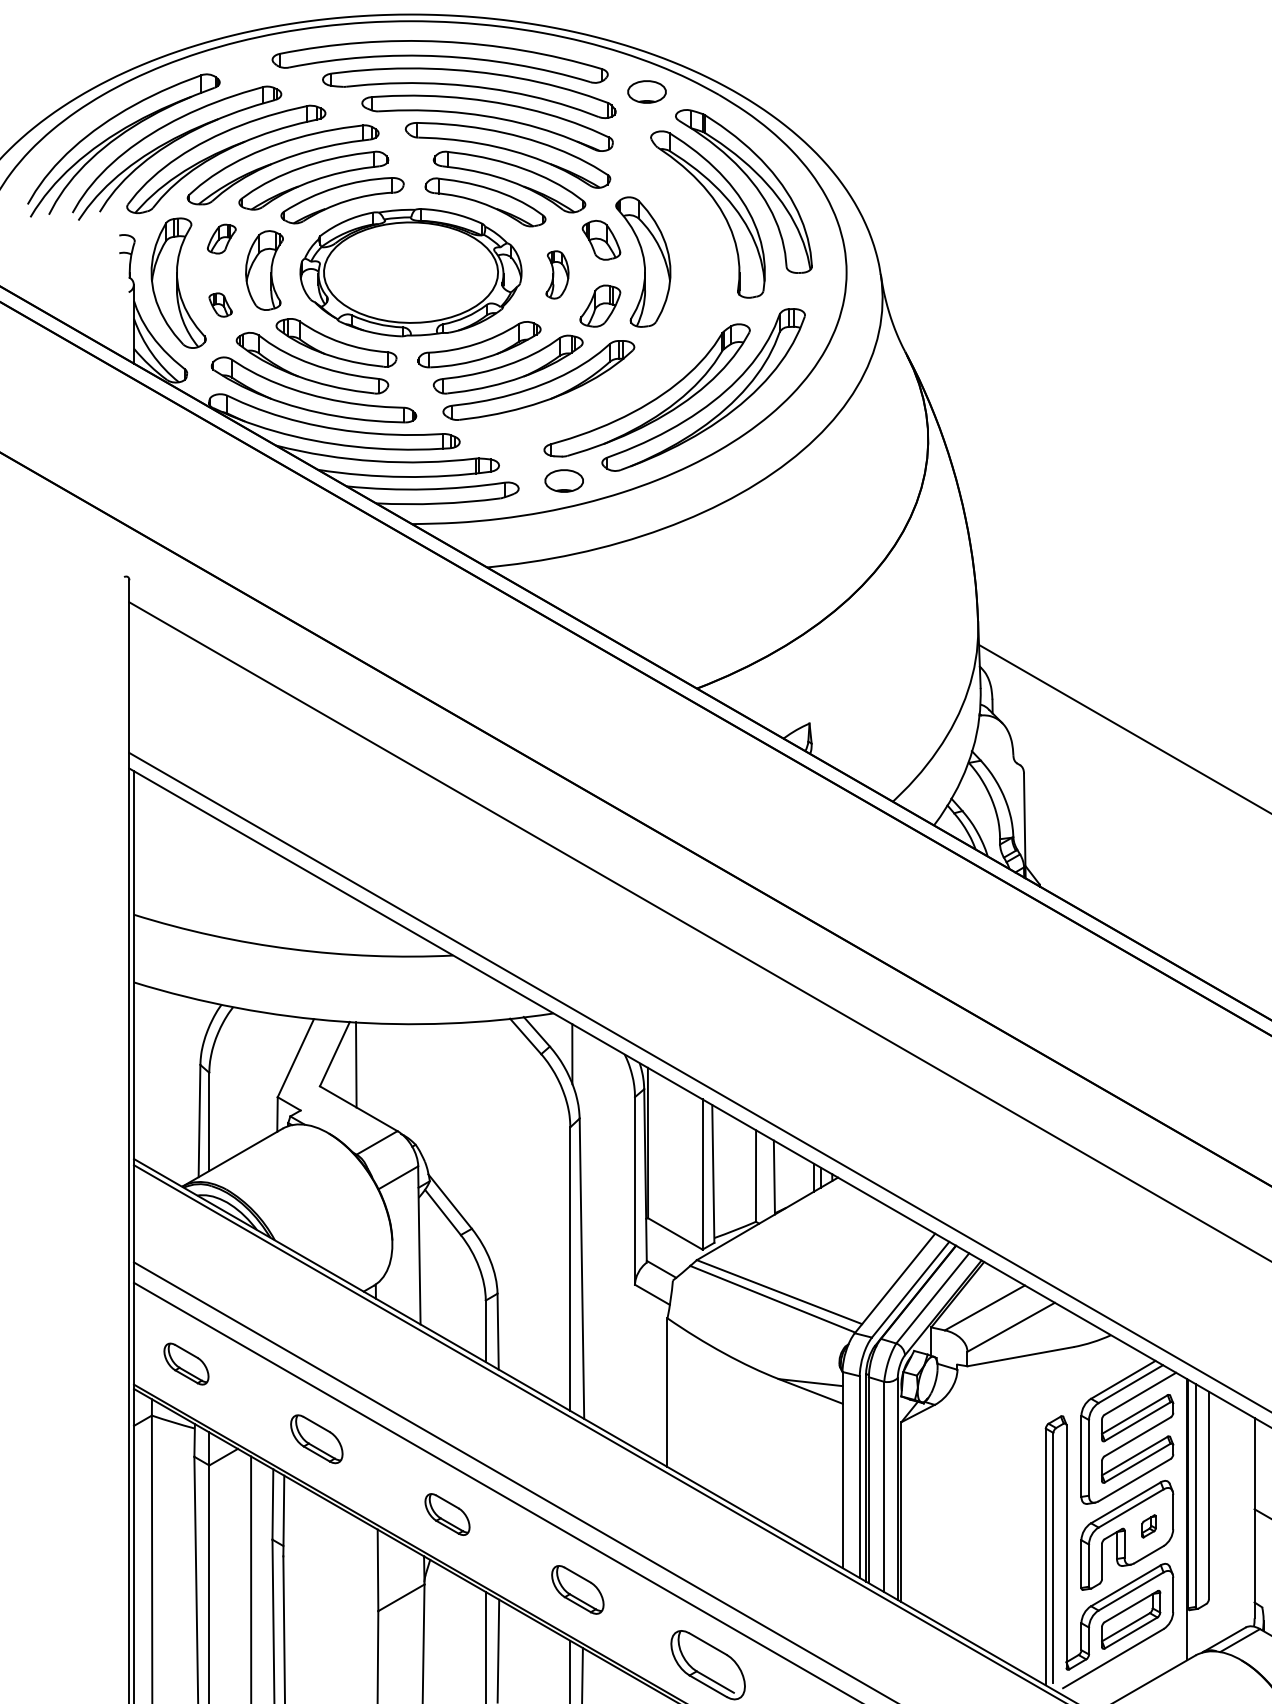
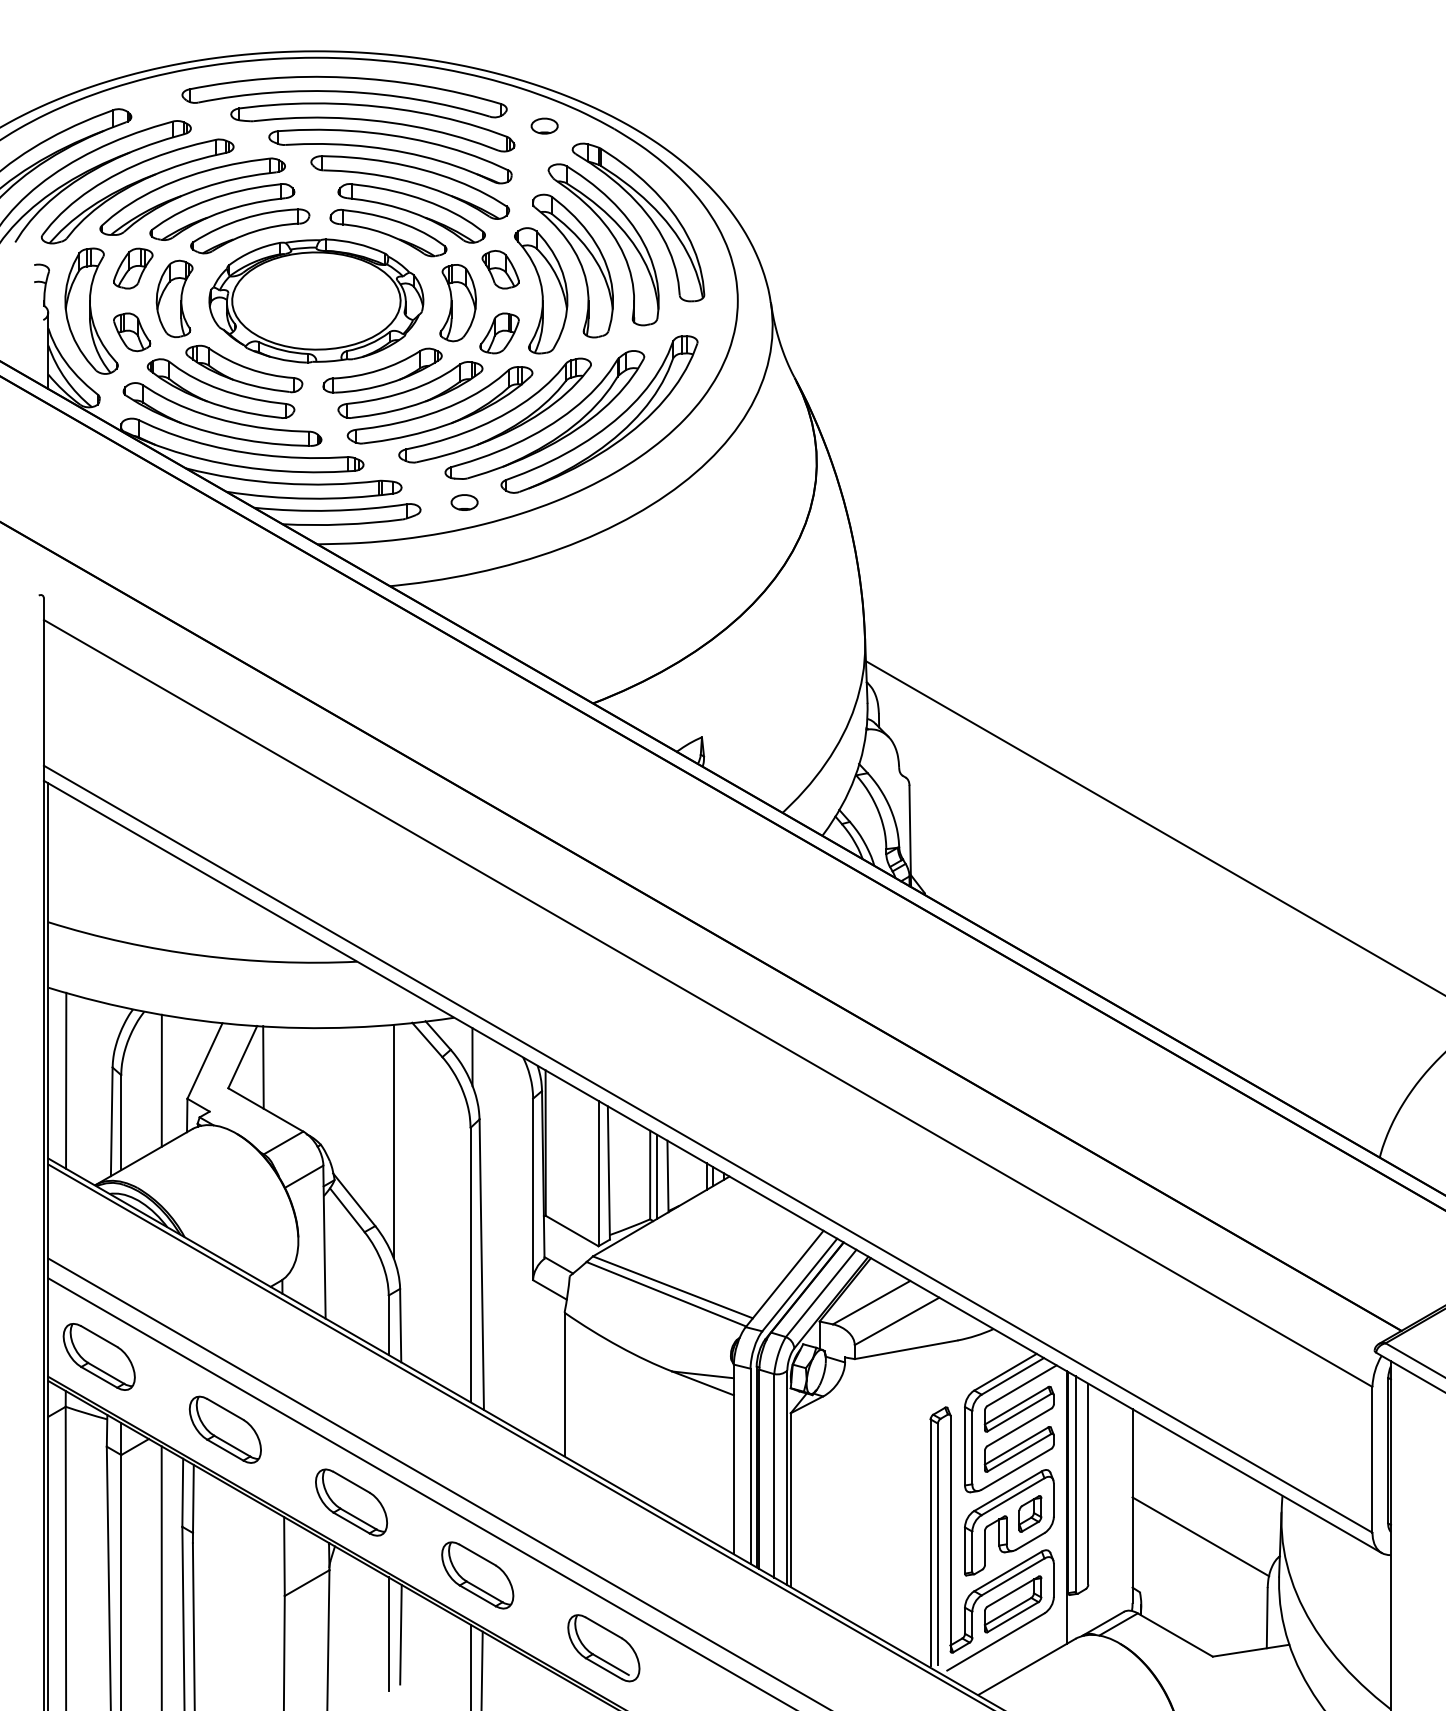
part: (646, 91) -> (544, 125), size x0.71
part: (681, 231) -> (578, 261), added
part: (221, 239) -> (133, 268), size x1.43
part: (556, 275) -> (457, 303), size x1.67
part: (220, 305) -> (132, 332), size x1.67
part: (599, 392) -> (498, 416), added
part: (564, 480) -> (464, 502), size x0.71
line: (152, 1078) -> (66, 1080), added
line: (250, 1078) -> (161, 1080), added
line: (490, 1140) -> (393, 1140), added
line: (763, 1177) -> (657, 1176), added
part: (185, 1363) -> (98, 1356), size x1.67
part: (316, 1439) -> (224, 1429), size x1.43
part: (447, 1514) -> (351, 1502), size x1.67
part: (1149, 1525) -> (1030, 1513), size x1.67
part: (577, 1589) -> (477, 1575), size x1.43

